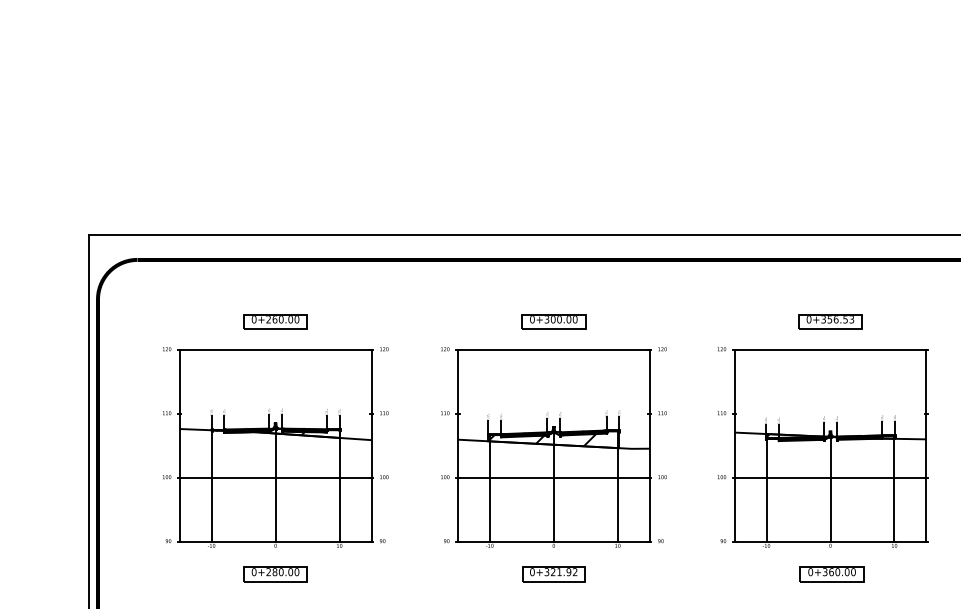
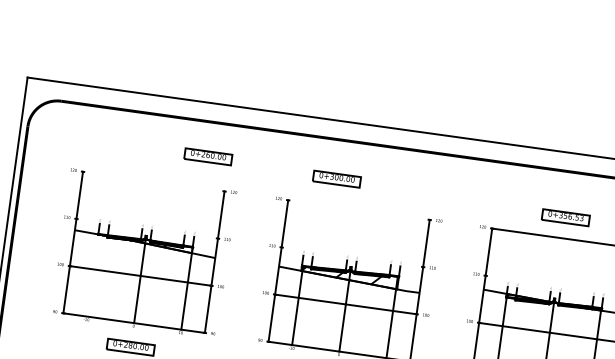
part: (275, 321) -> (208, 156), moved
part: (553, 321) -> (336, 178), moved
line: (275, 349) -> (153, 181), removed
line: (553, 349) -> (358, 209), removed
line: (211, 485) -> (92, 275), removed

